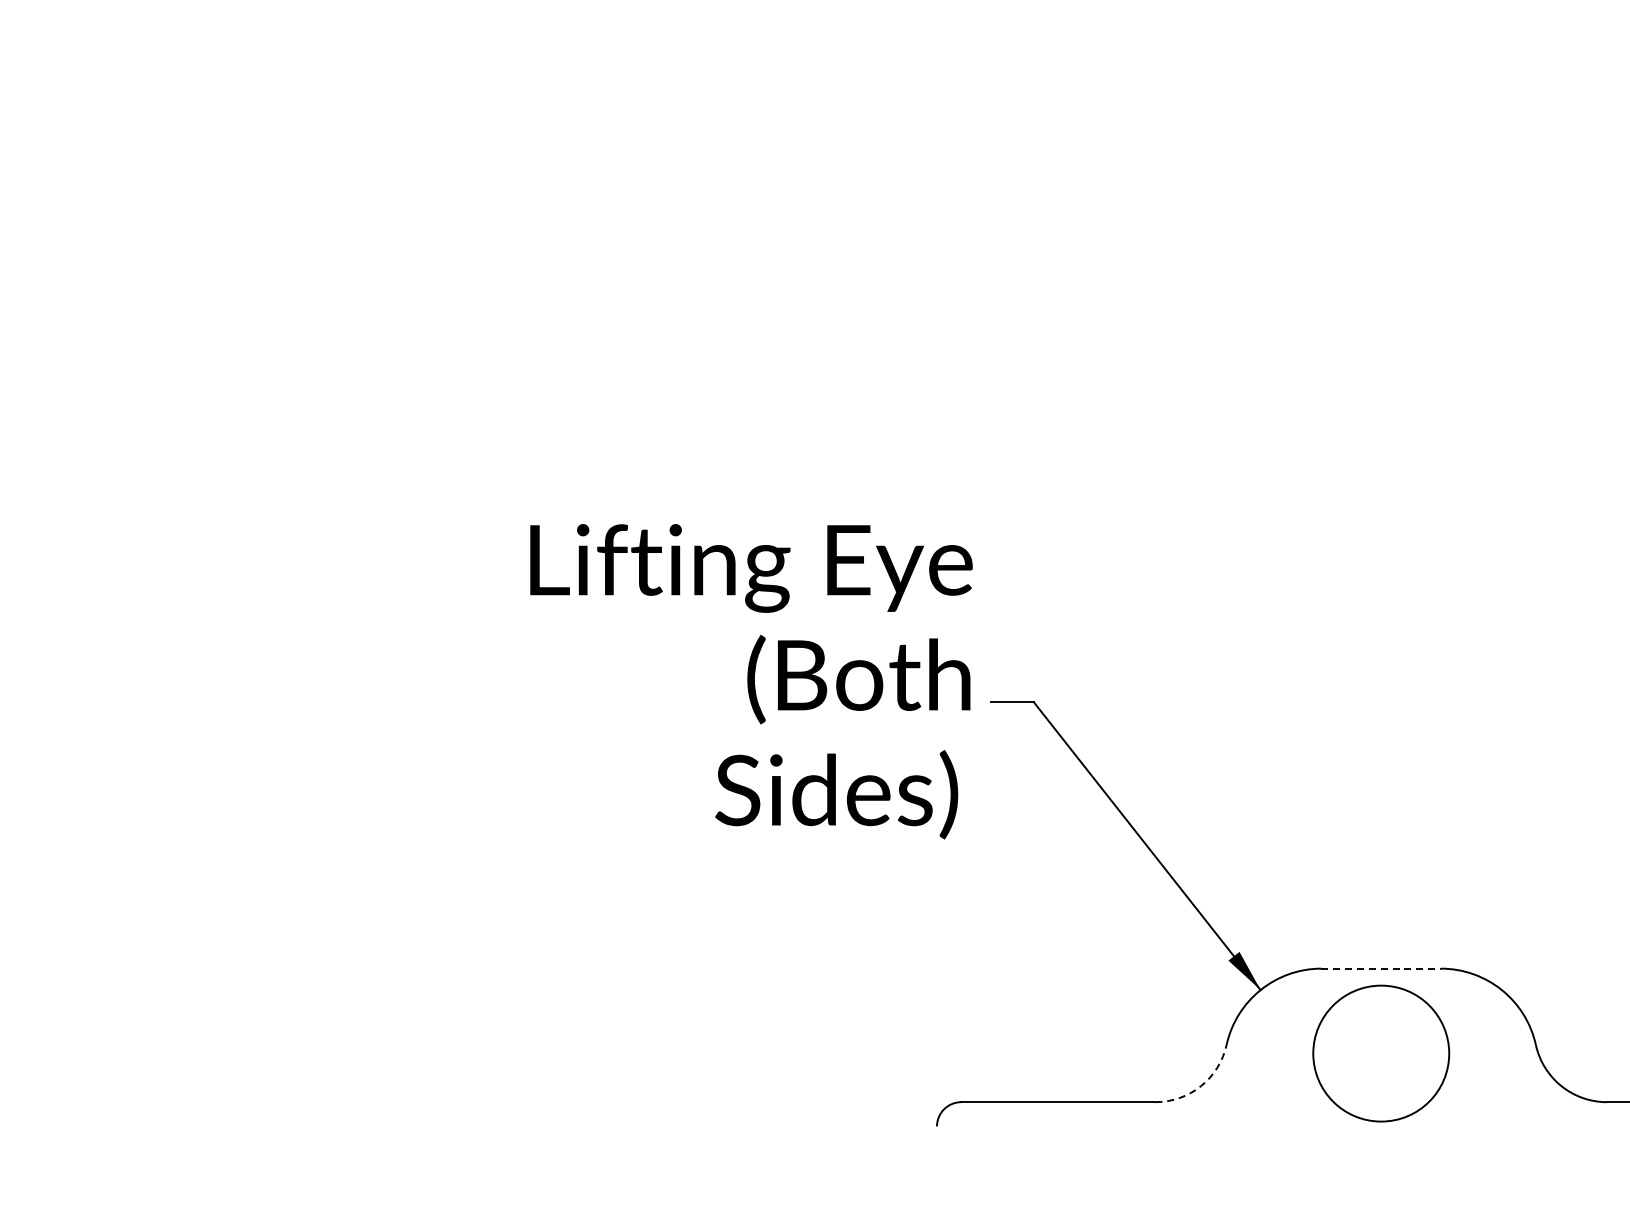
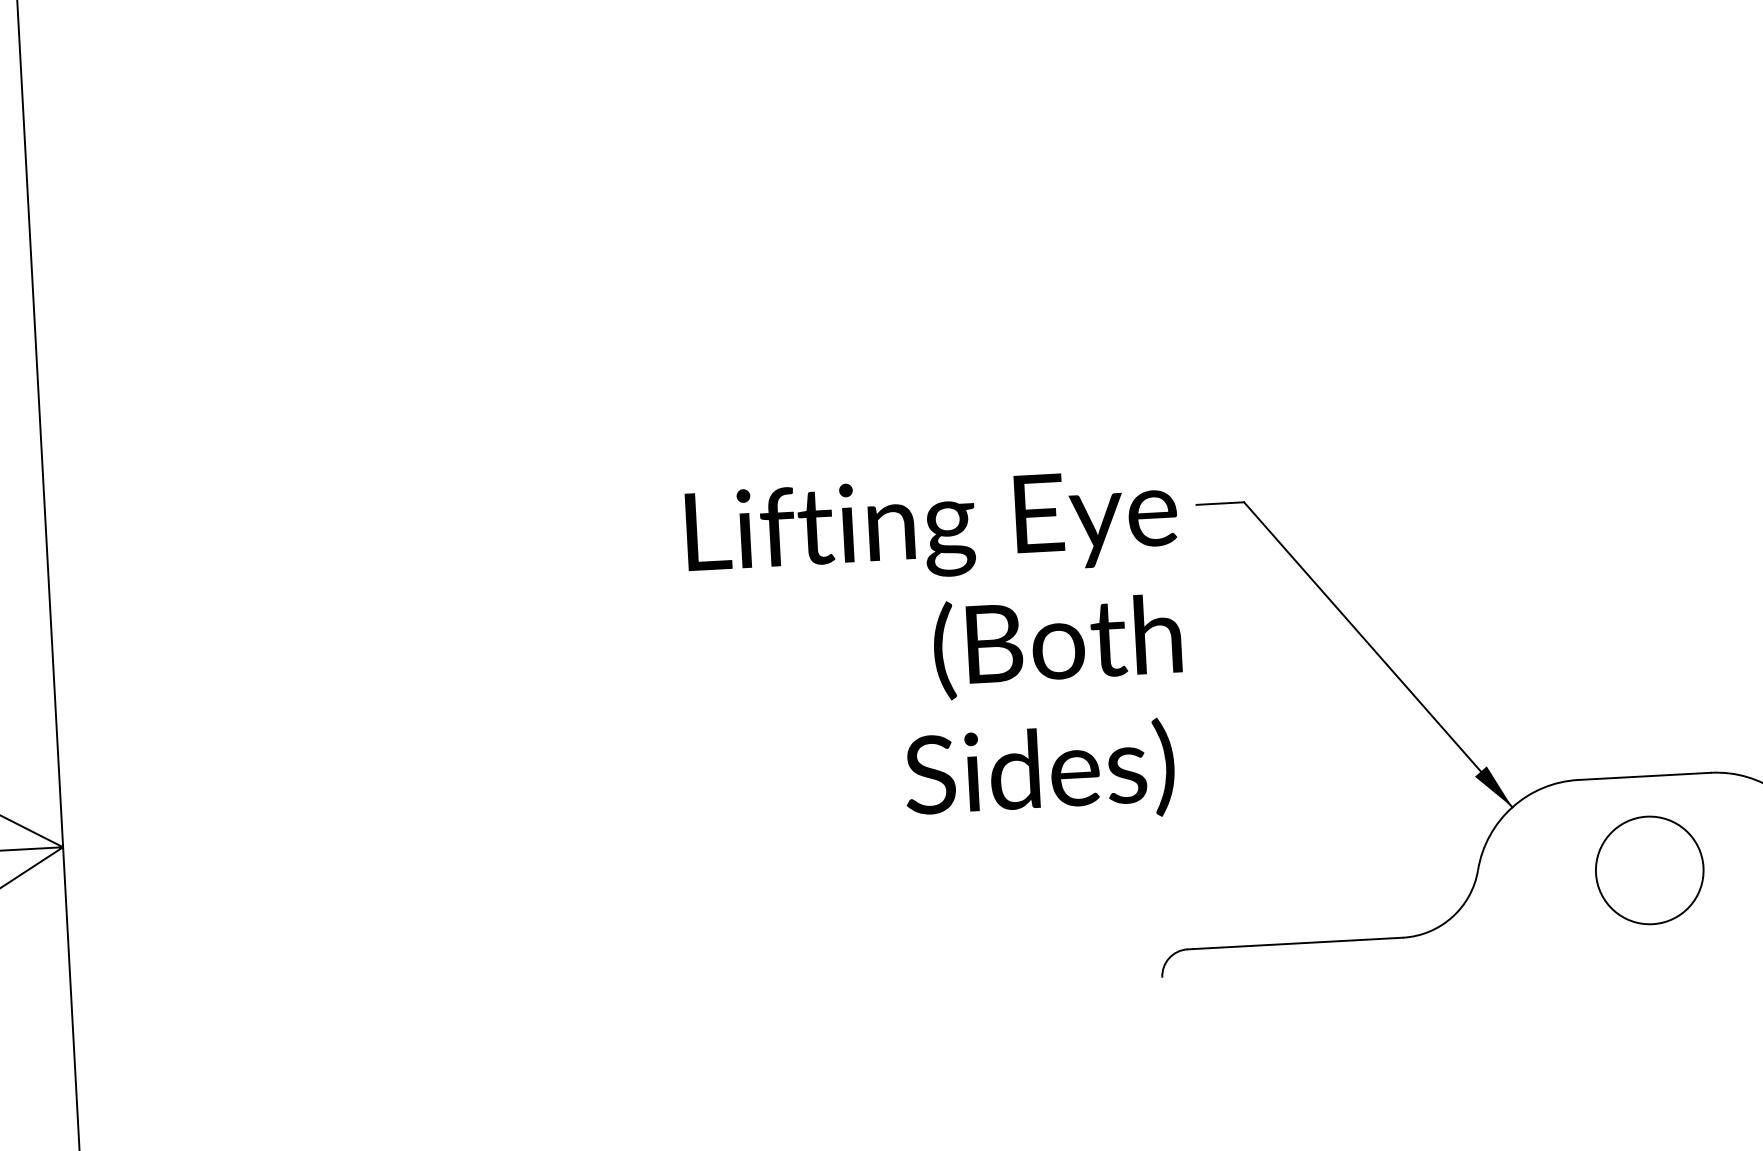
text: (751, 681) -> (938, 653), moved
line: (1381, 968) -> (1644, 776), dashed -> solid
circle: (1380, 1053) -> (1648, 870), size x0.71
arc: (1201, 1086) -> (1452, 917), dashed -> solid

